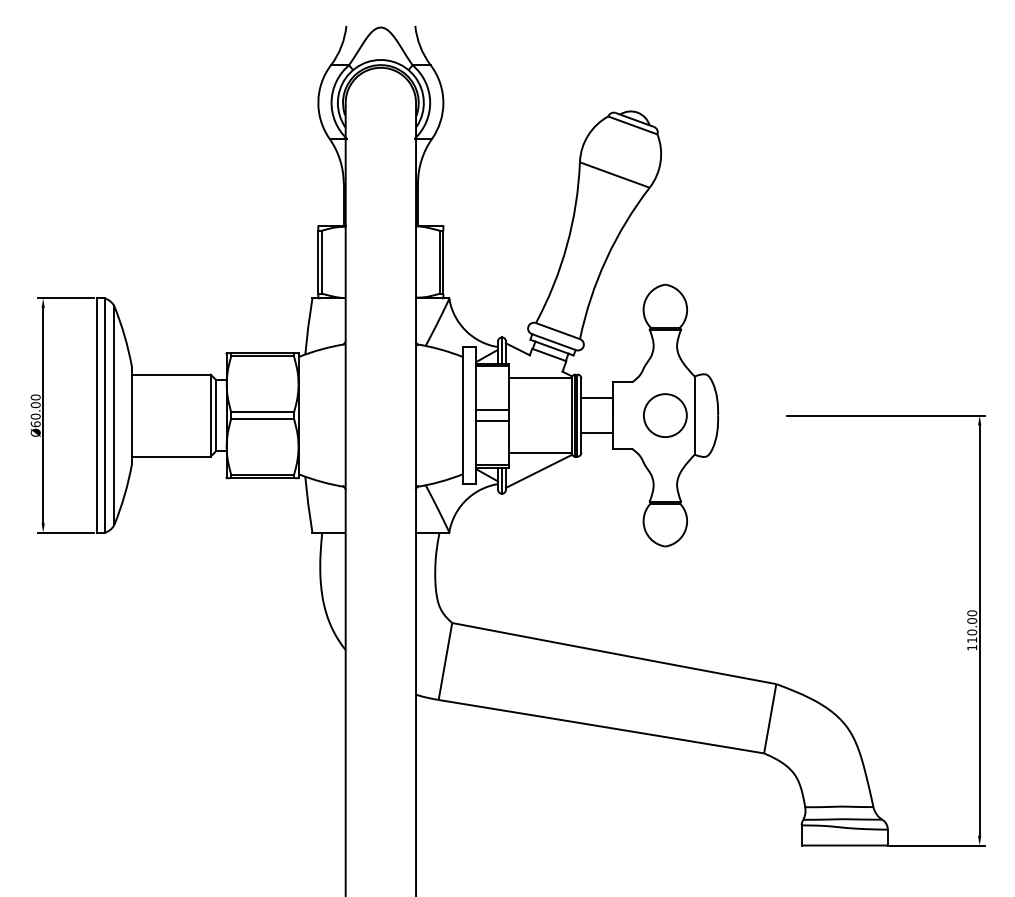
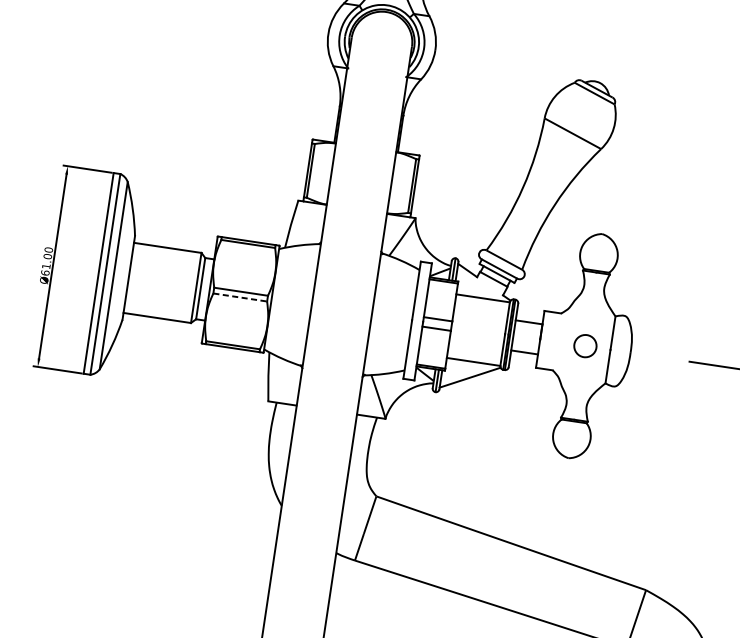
circle: (664, 415) -> (584, 345), size x0.6
text: (35, 416) -> (46, 266), Ø60.00 -> Ø61.00
line: (263, 418) -> (241, 297), solid -> dashed

